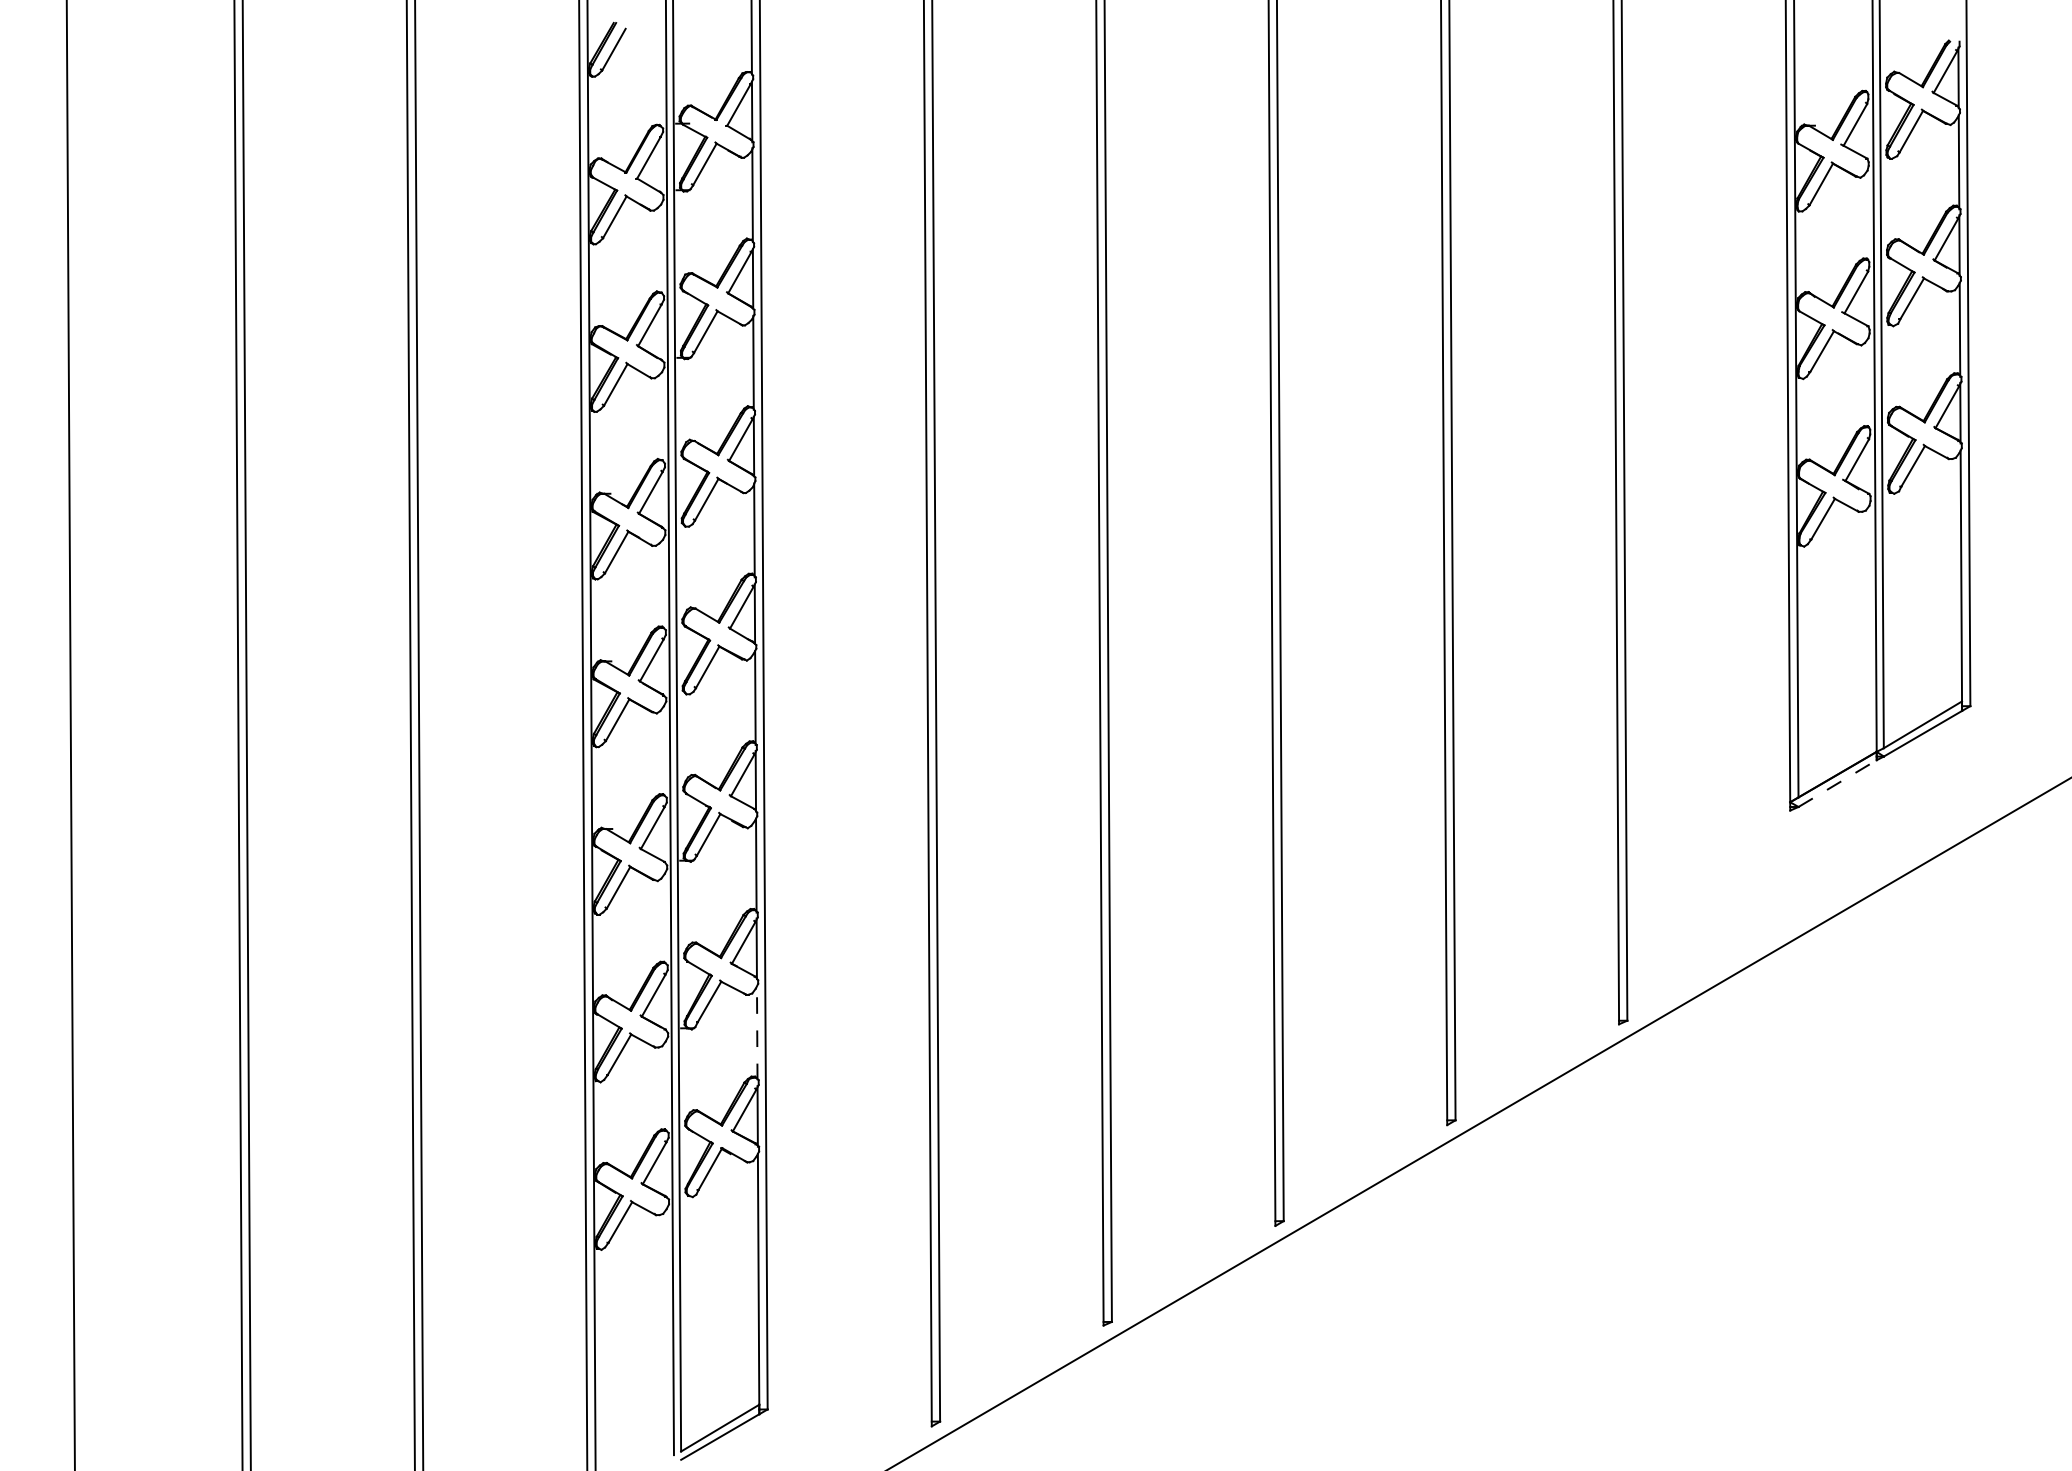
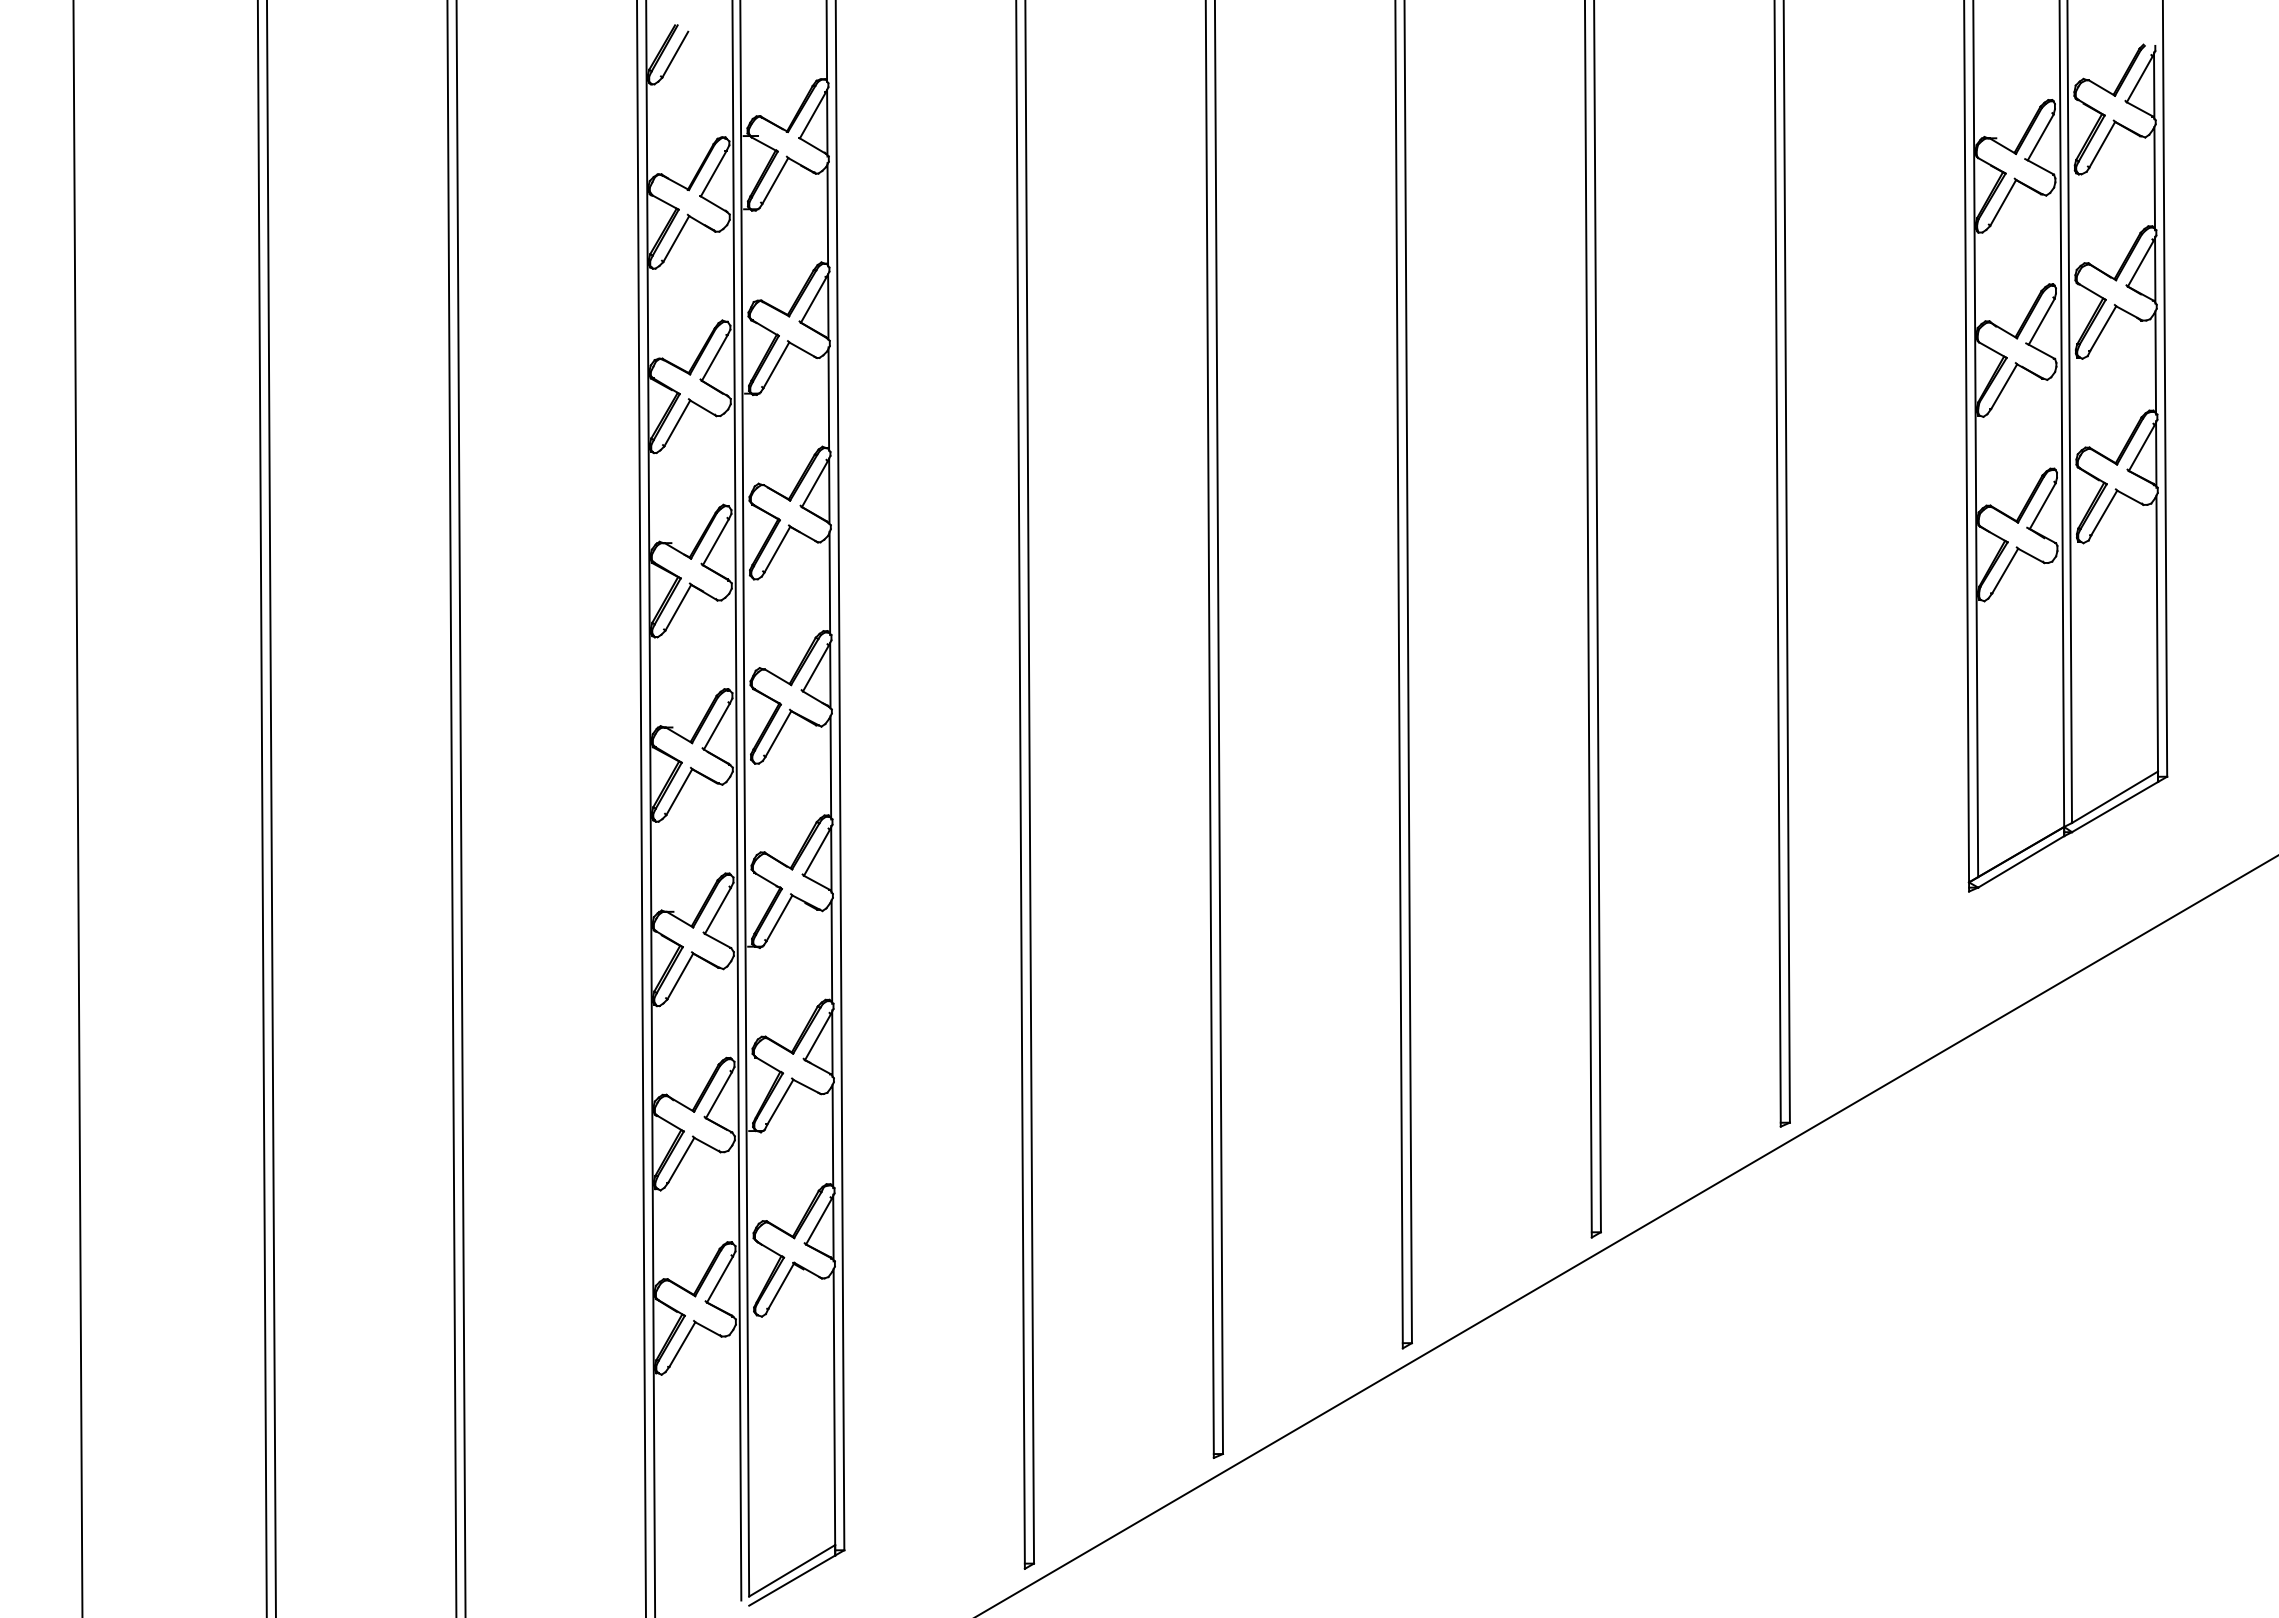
line: (1837, 783) -> (2021, 861), dashed -> solid
line: (756, 1033) -> (832, 1136), dashed -> solid

